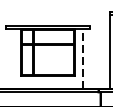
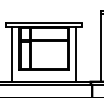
line: (13, 58) -> (12, 53), added
line: (83, 59) -> (76, 54), dashed -> solid

